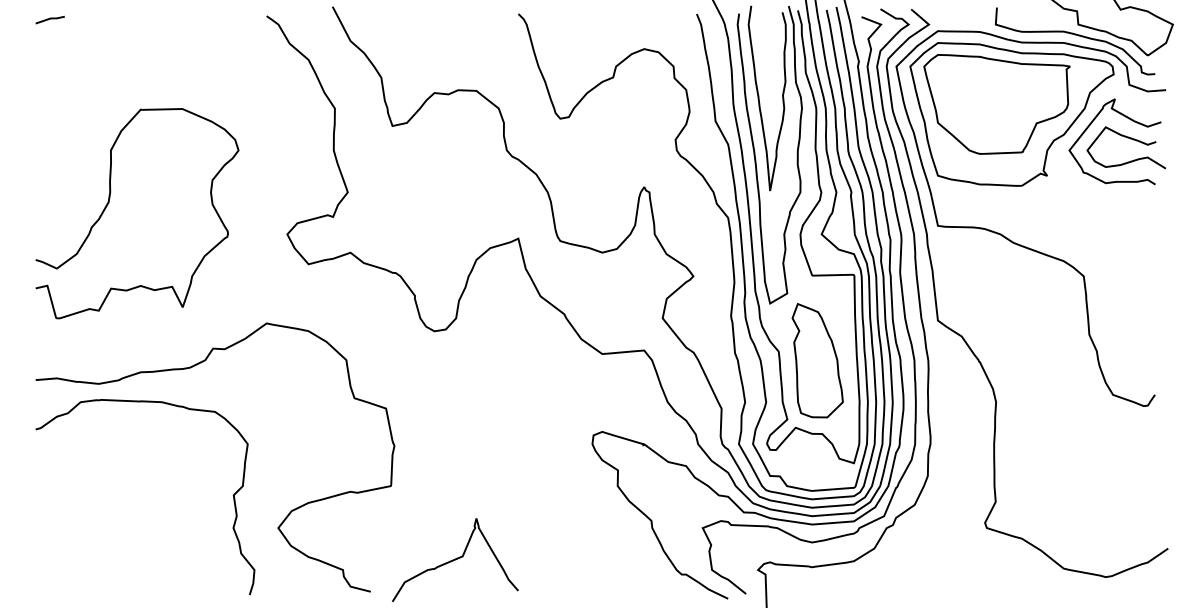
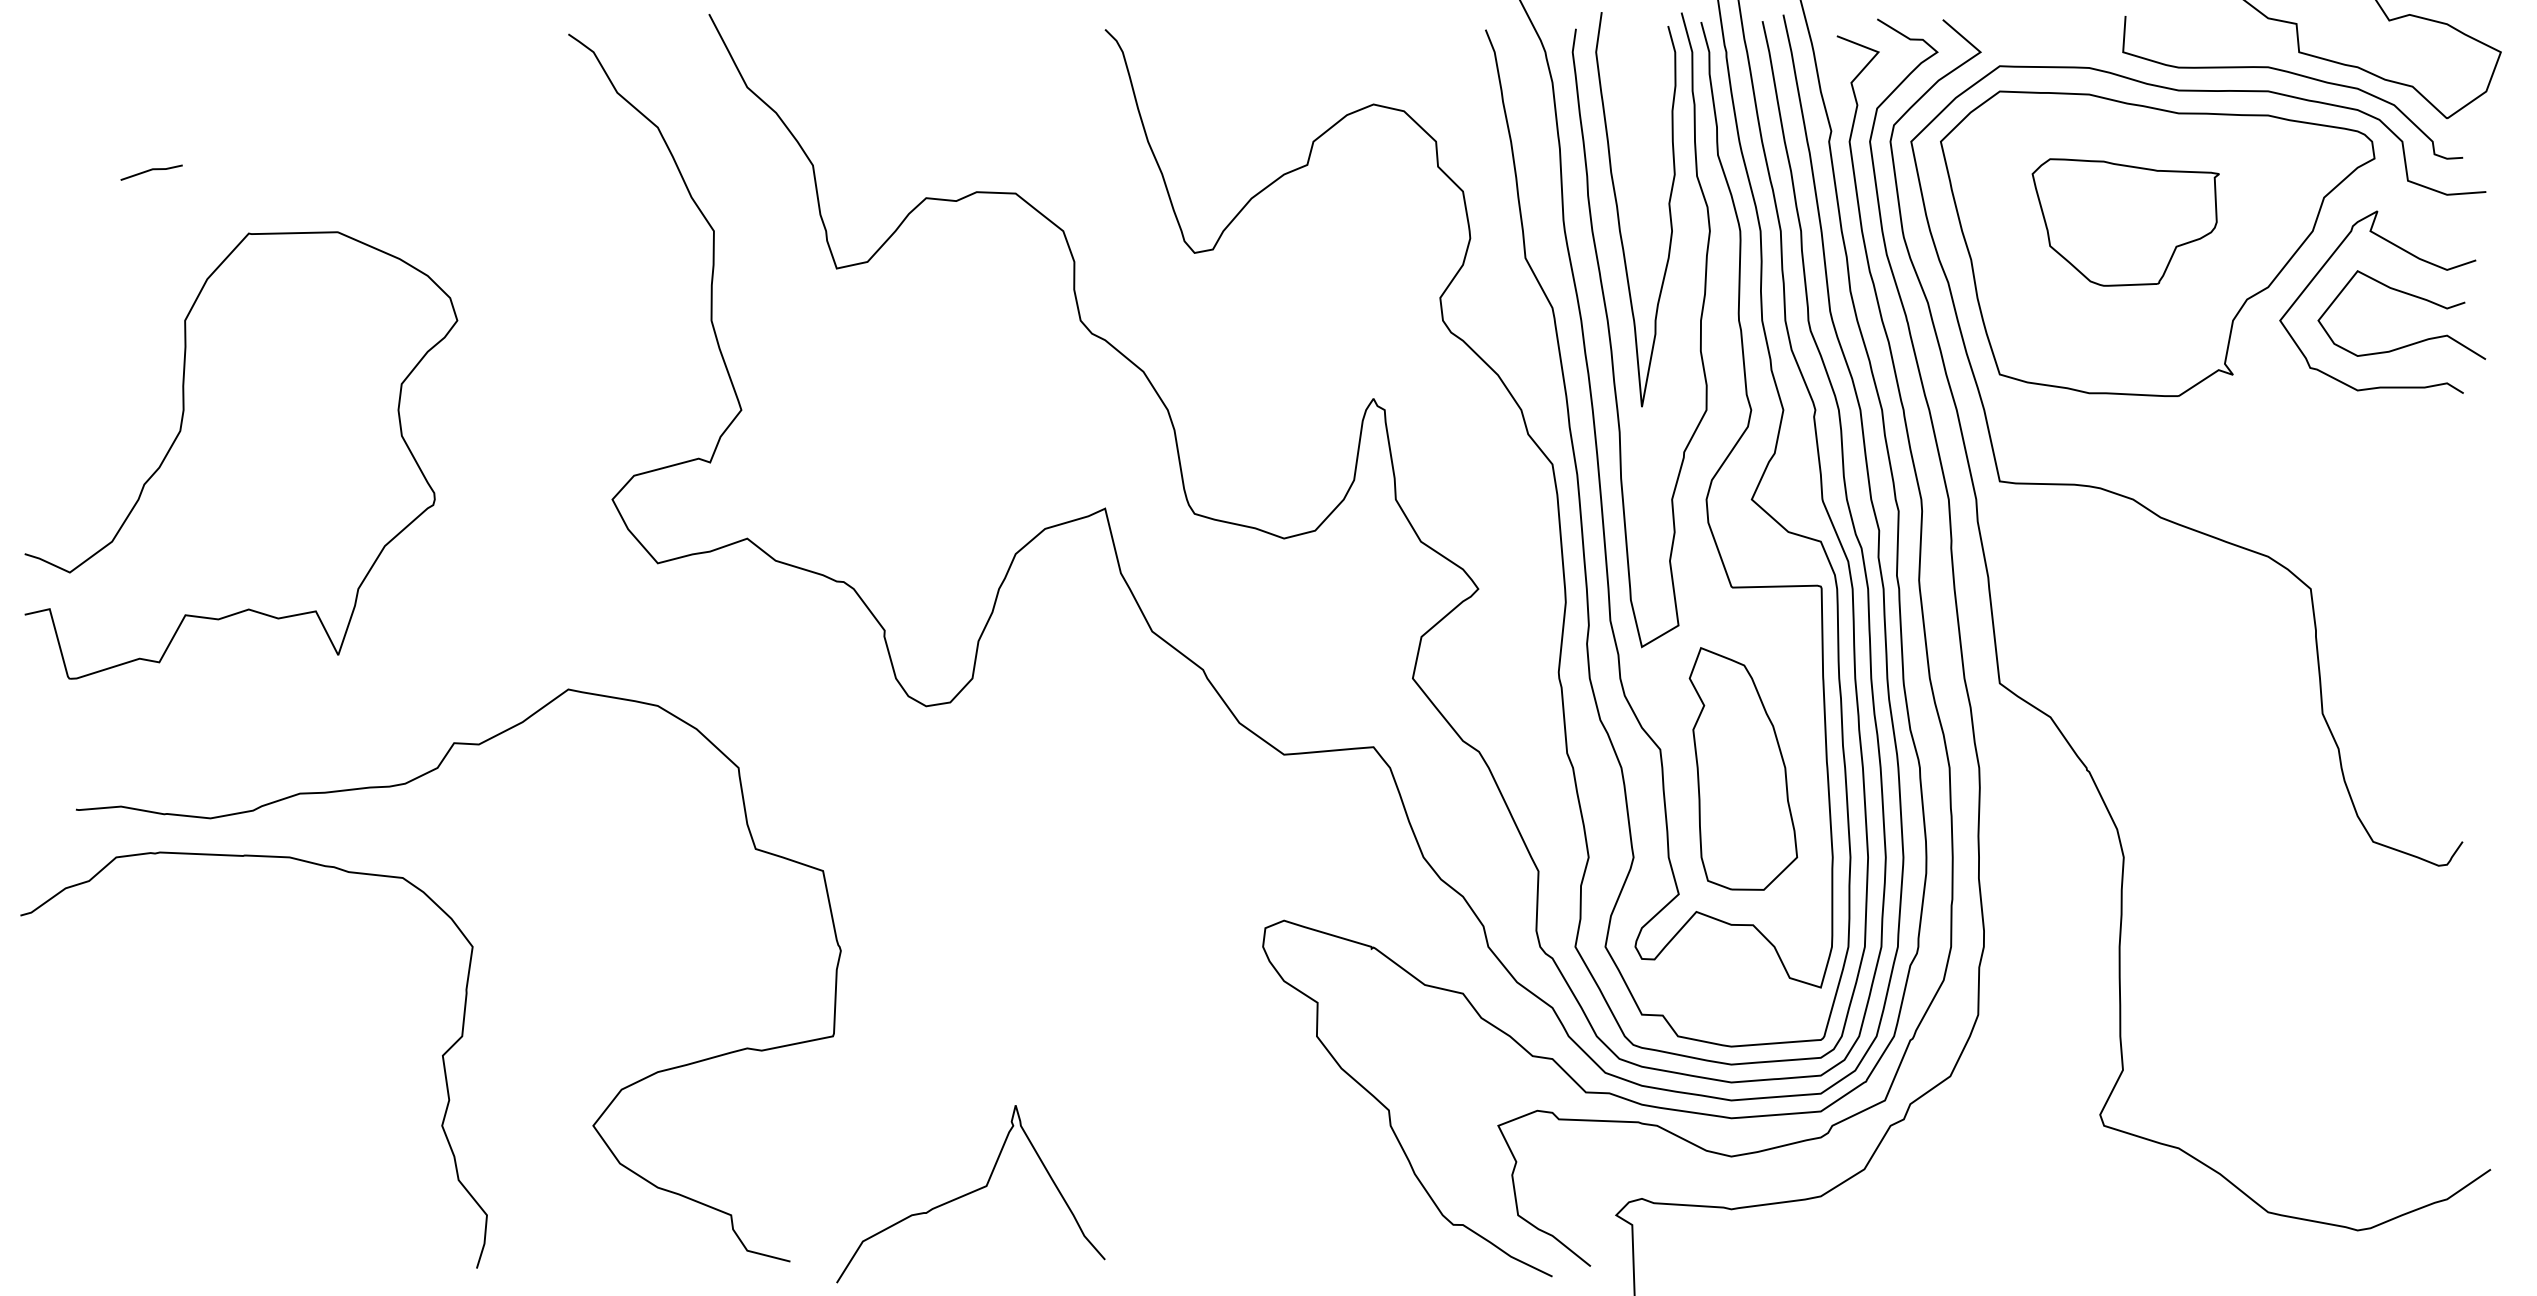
line: (49, 19) -> (150, 171), moved
part: (996, 104) -> (2124, 222), size x0.6
part: (109, 202) -> (182, 431), moved
curve: (232, 495) -> (440, 1056), moved

